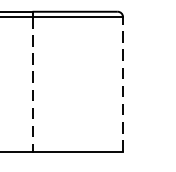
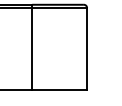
line: (32, 83) -> (32, 48), dashed -> solid
line: (123, 83) -> (87, 48), dashed -> solid

